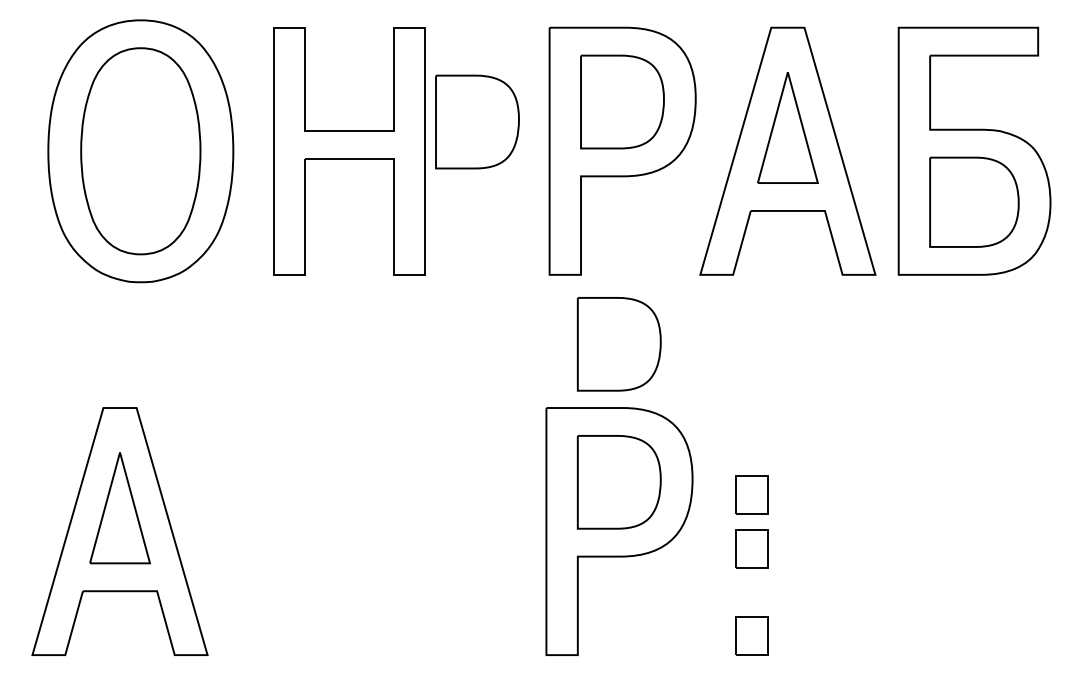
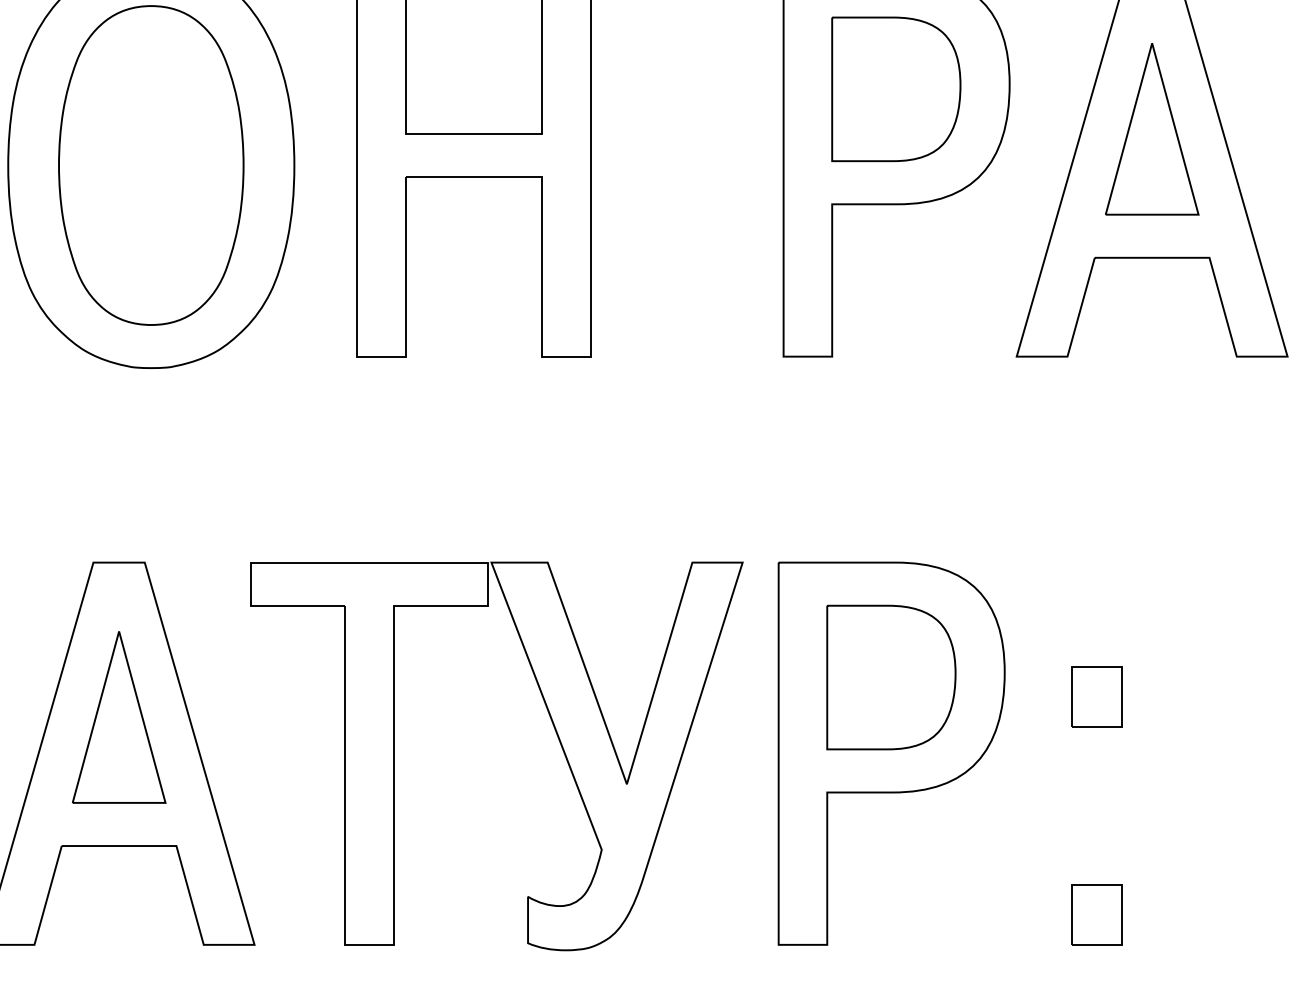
part: (477, 121) -> (672, 119), removed
part: (619, 344) -> (891, 464), removed
part: (401, 517) -> (554, 731), added
part: (751, 548) -> (1095, 779), removed

